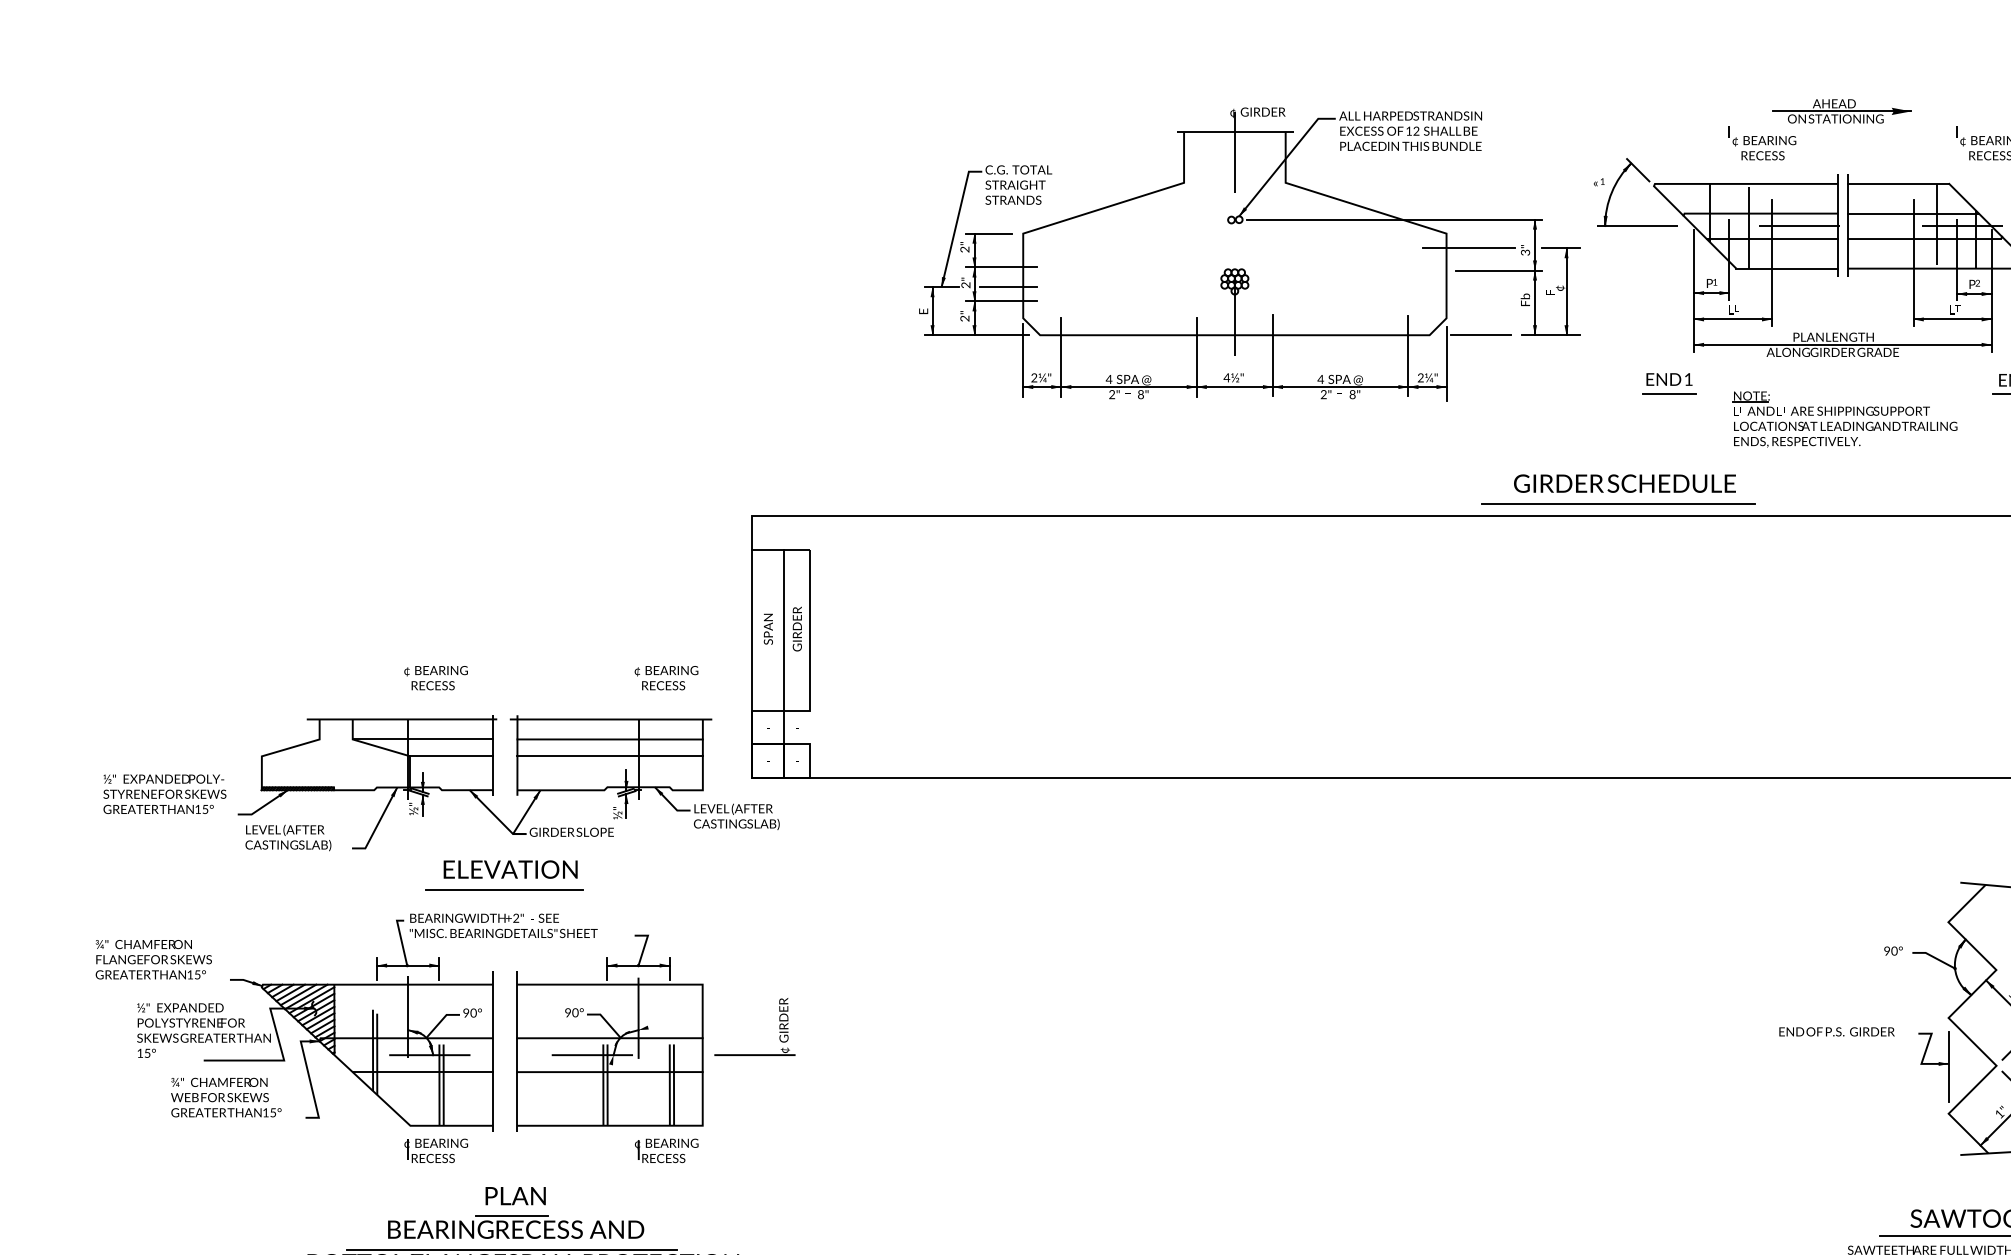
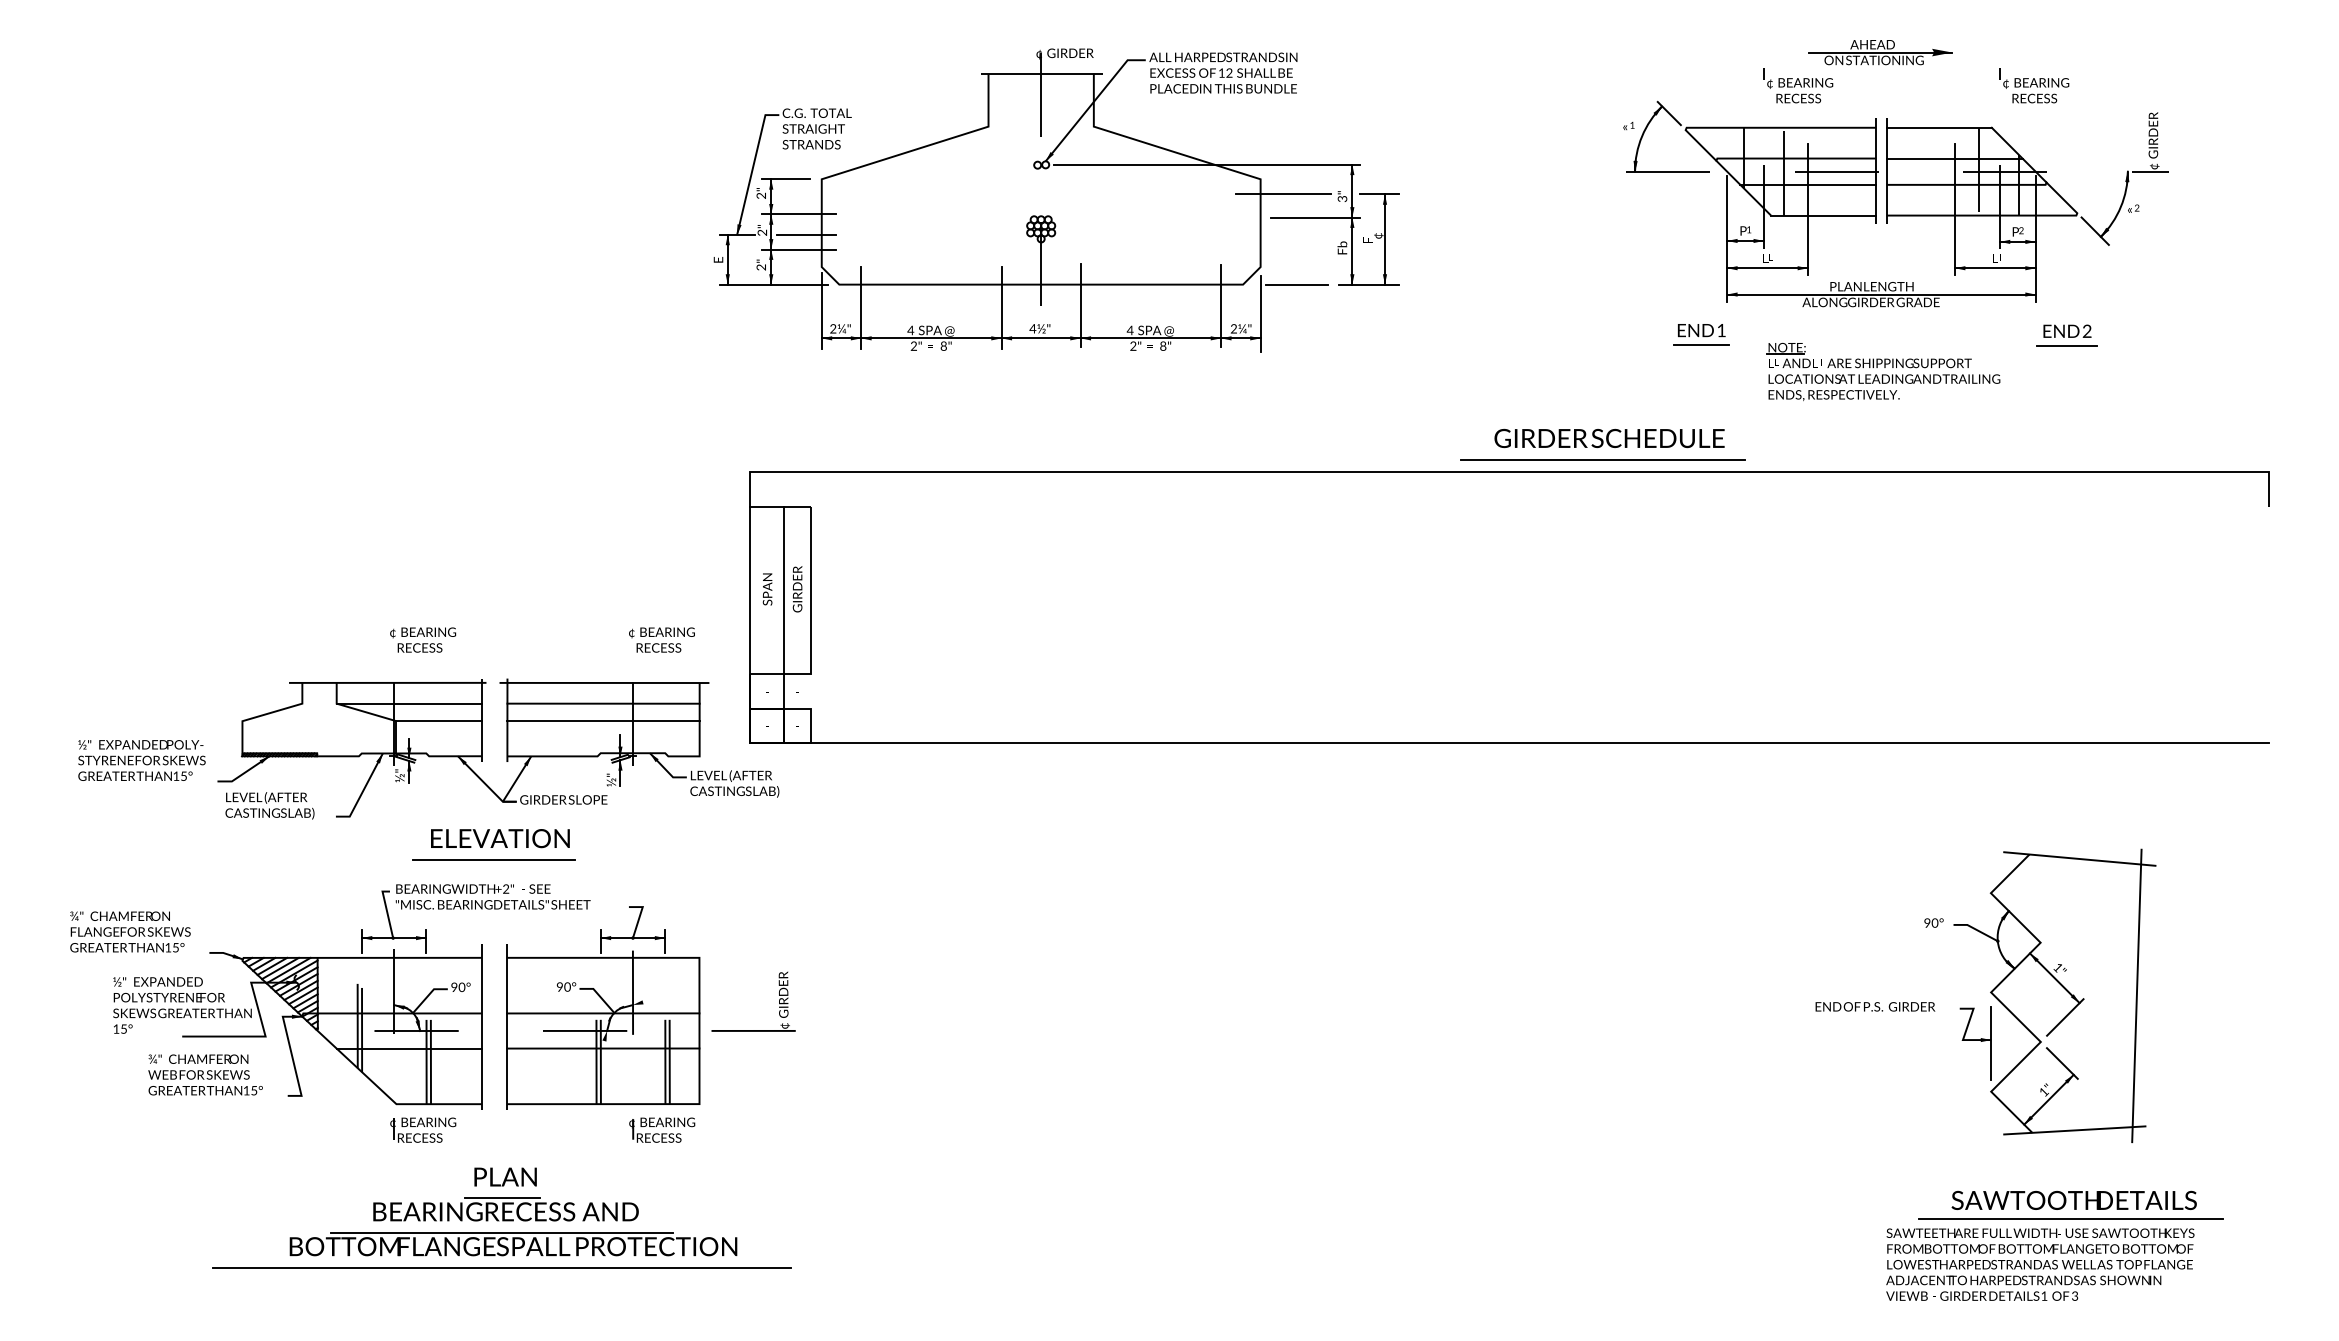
part: (1249, 254) -> (1056, 200), moved
part: (1618, 489) -> (1602, 444), moved

